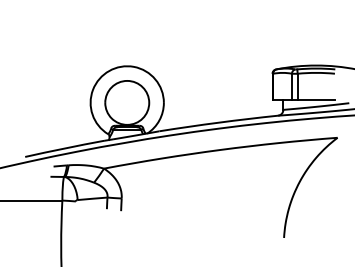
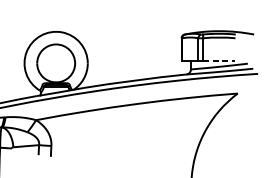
line: (316, 99) -> (219, 60), solid -> dashed

